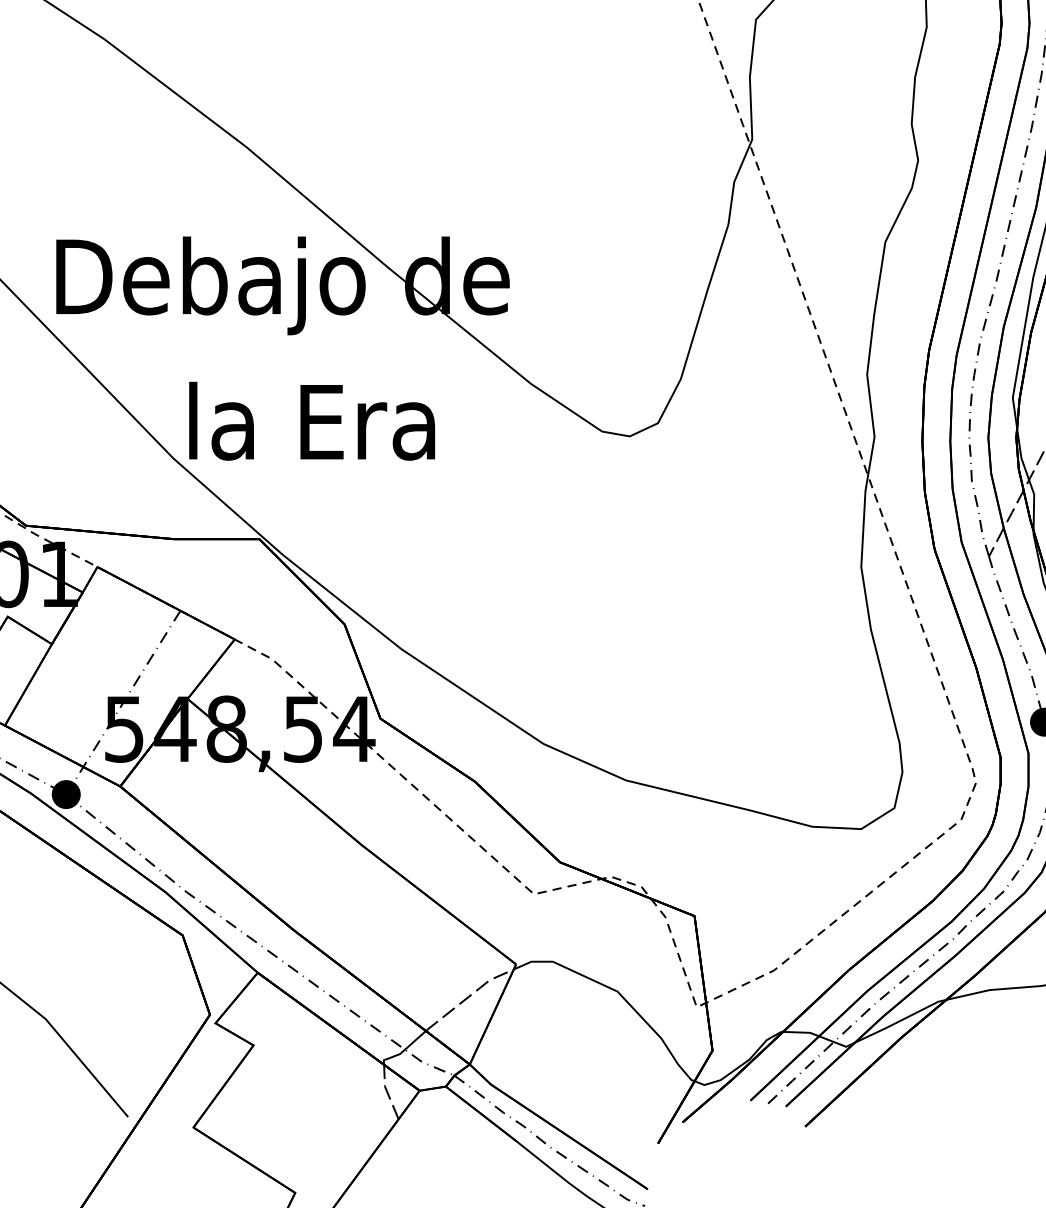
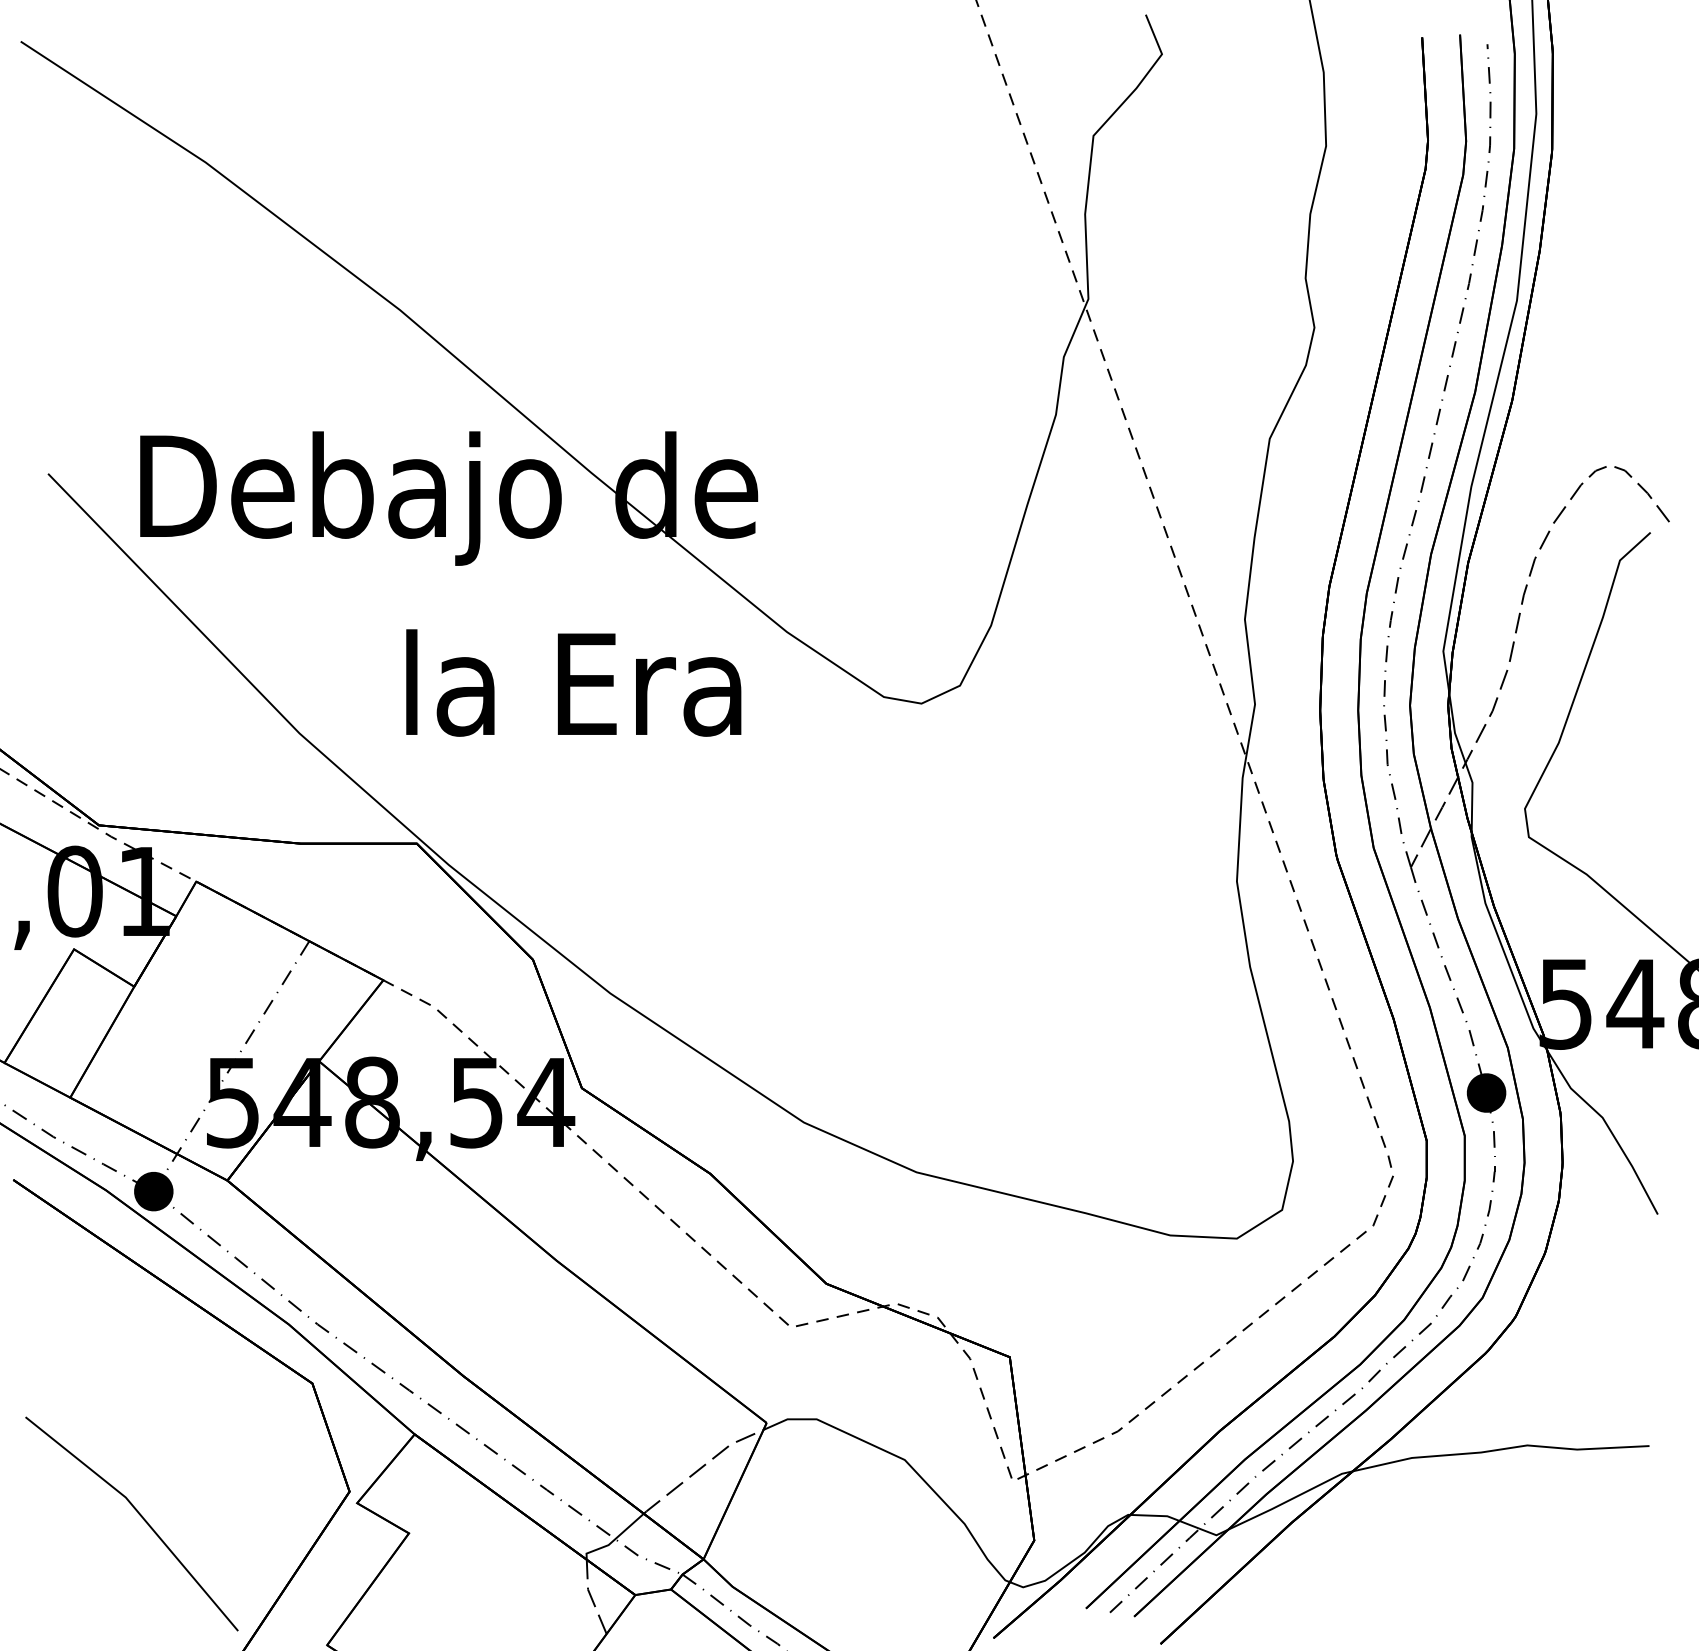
text: (311, 420) -> (573, 682), moved

